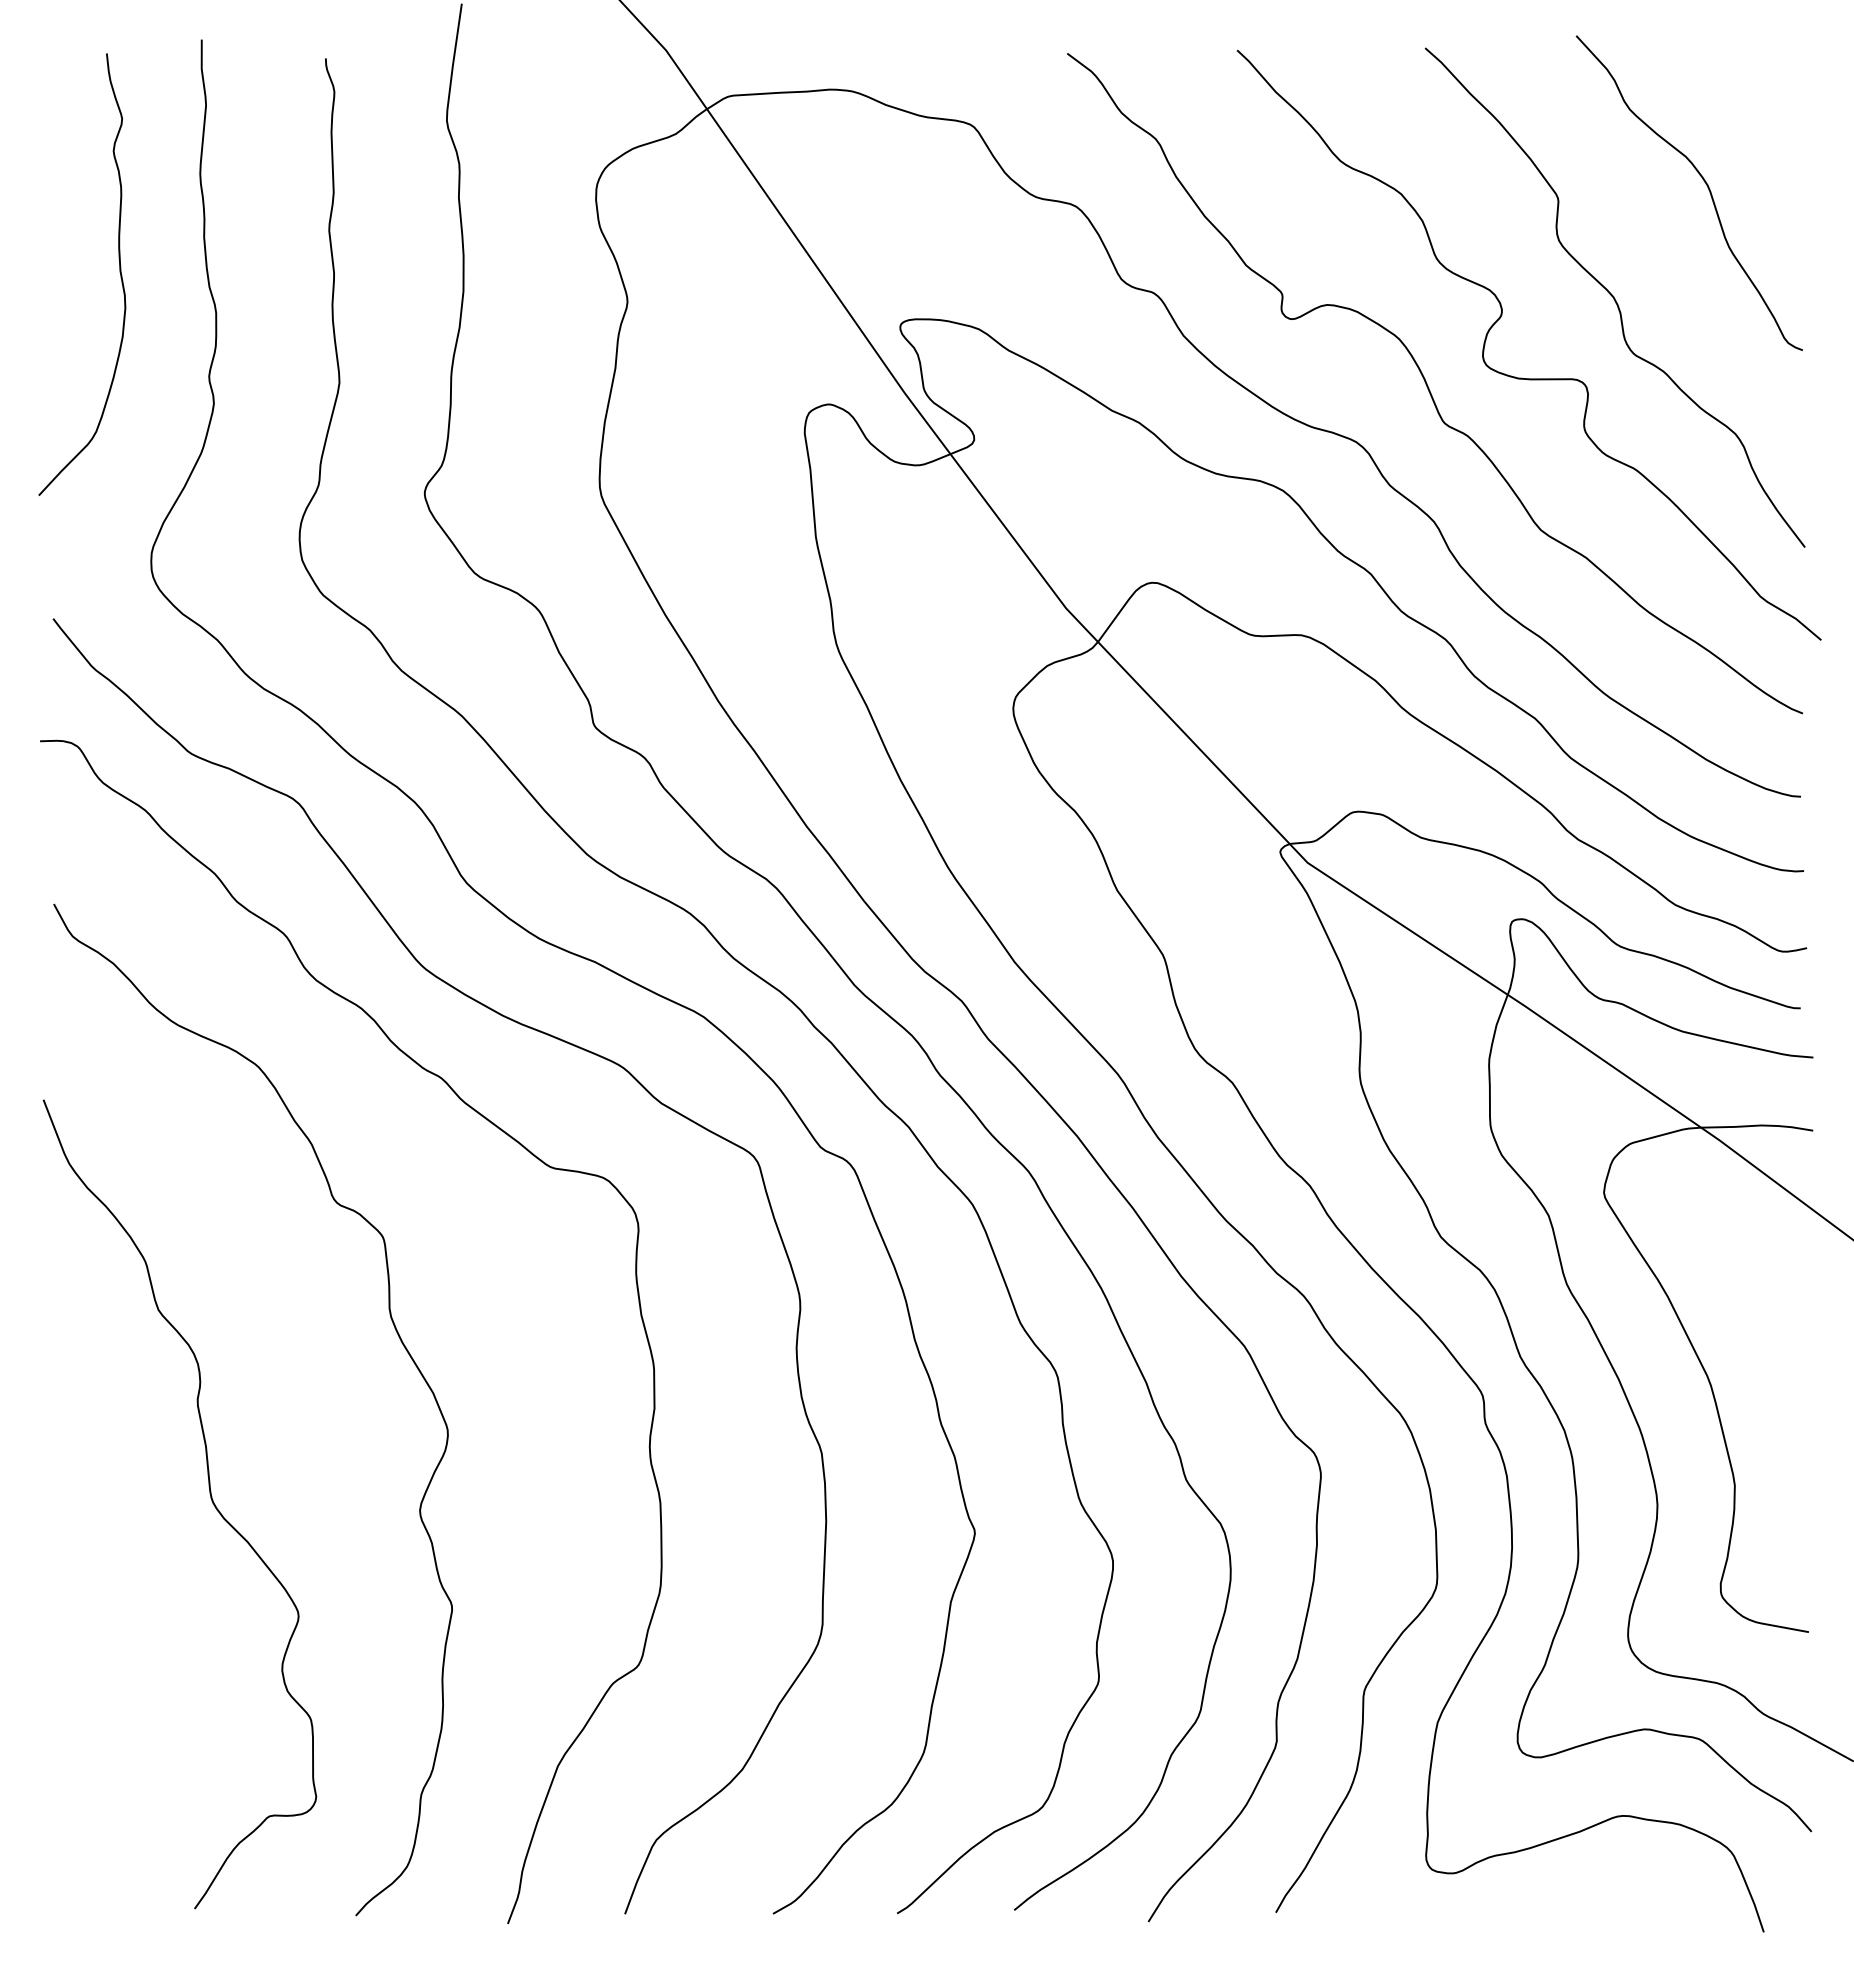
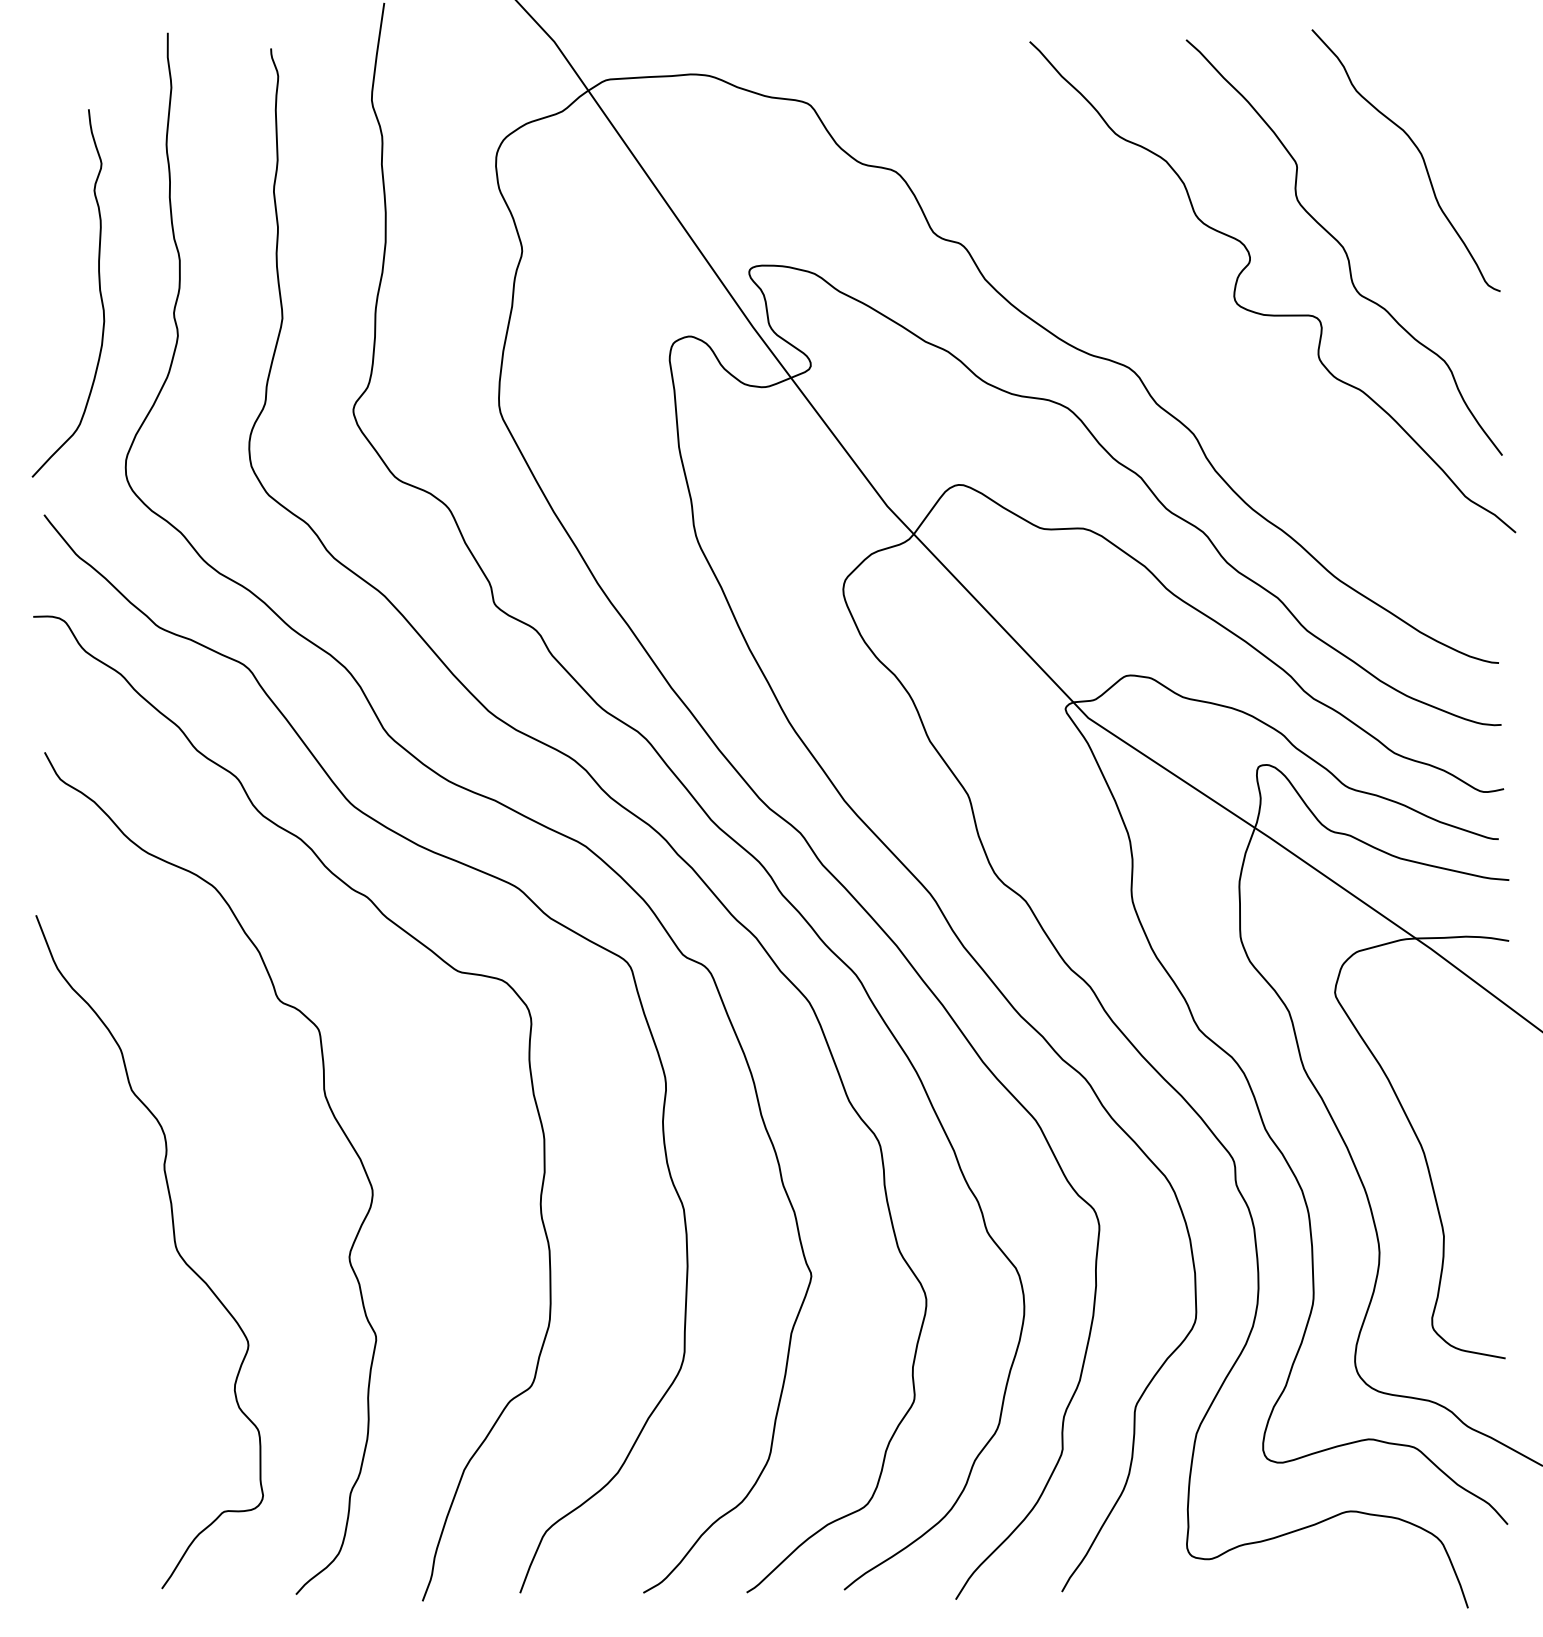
curve: (119, 272) -> (99, 291), moved
curve: (1428, 385) -> (1188, 320), removed

